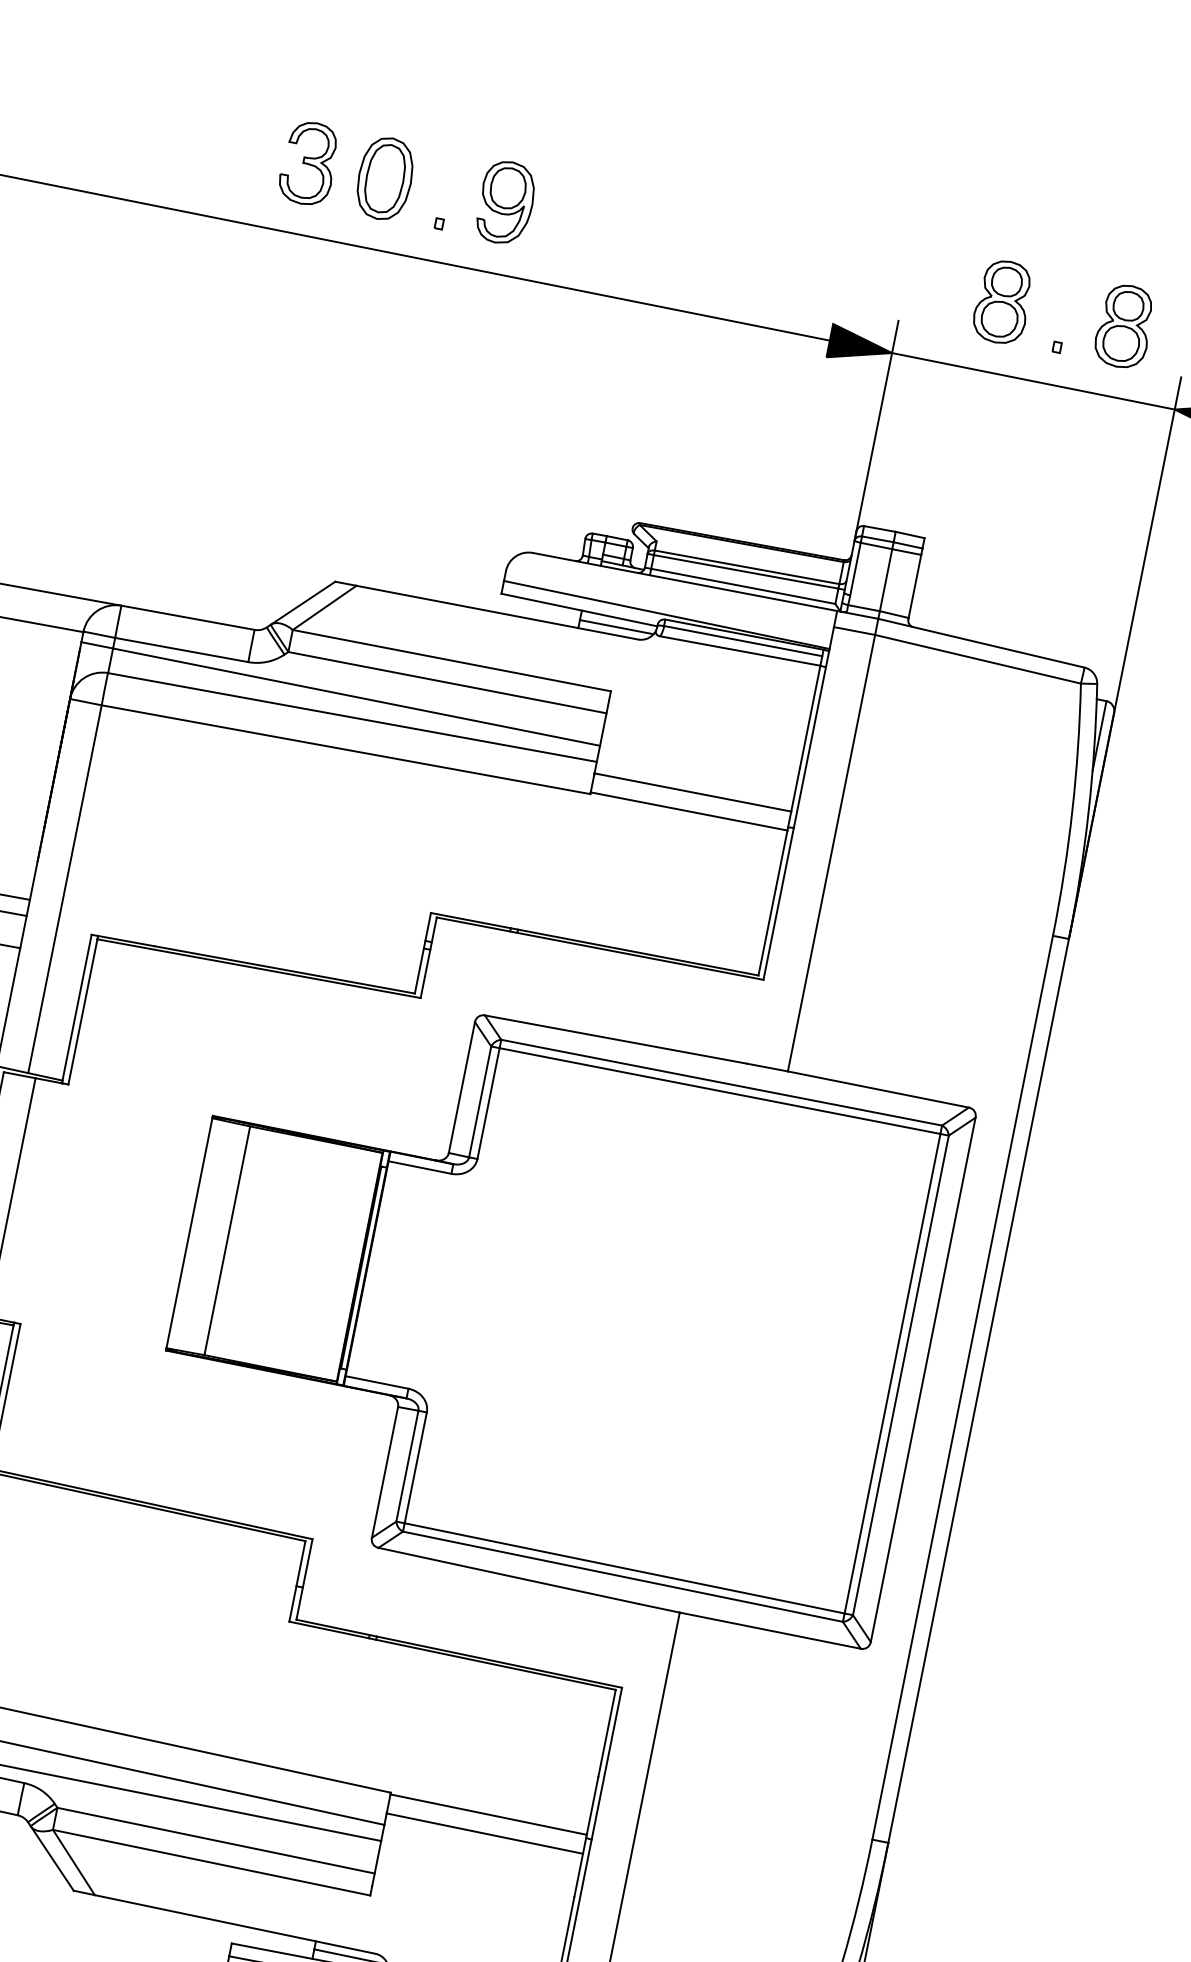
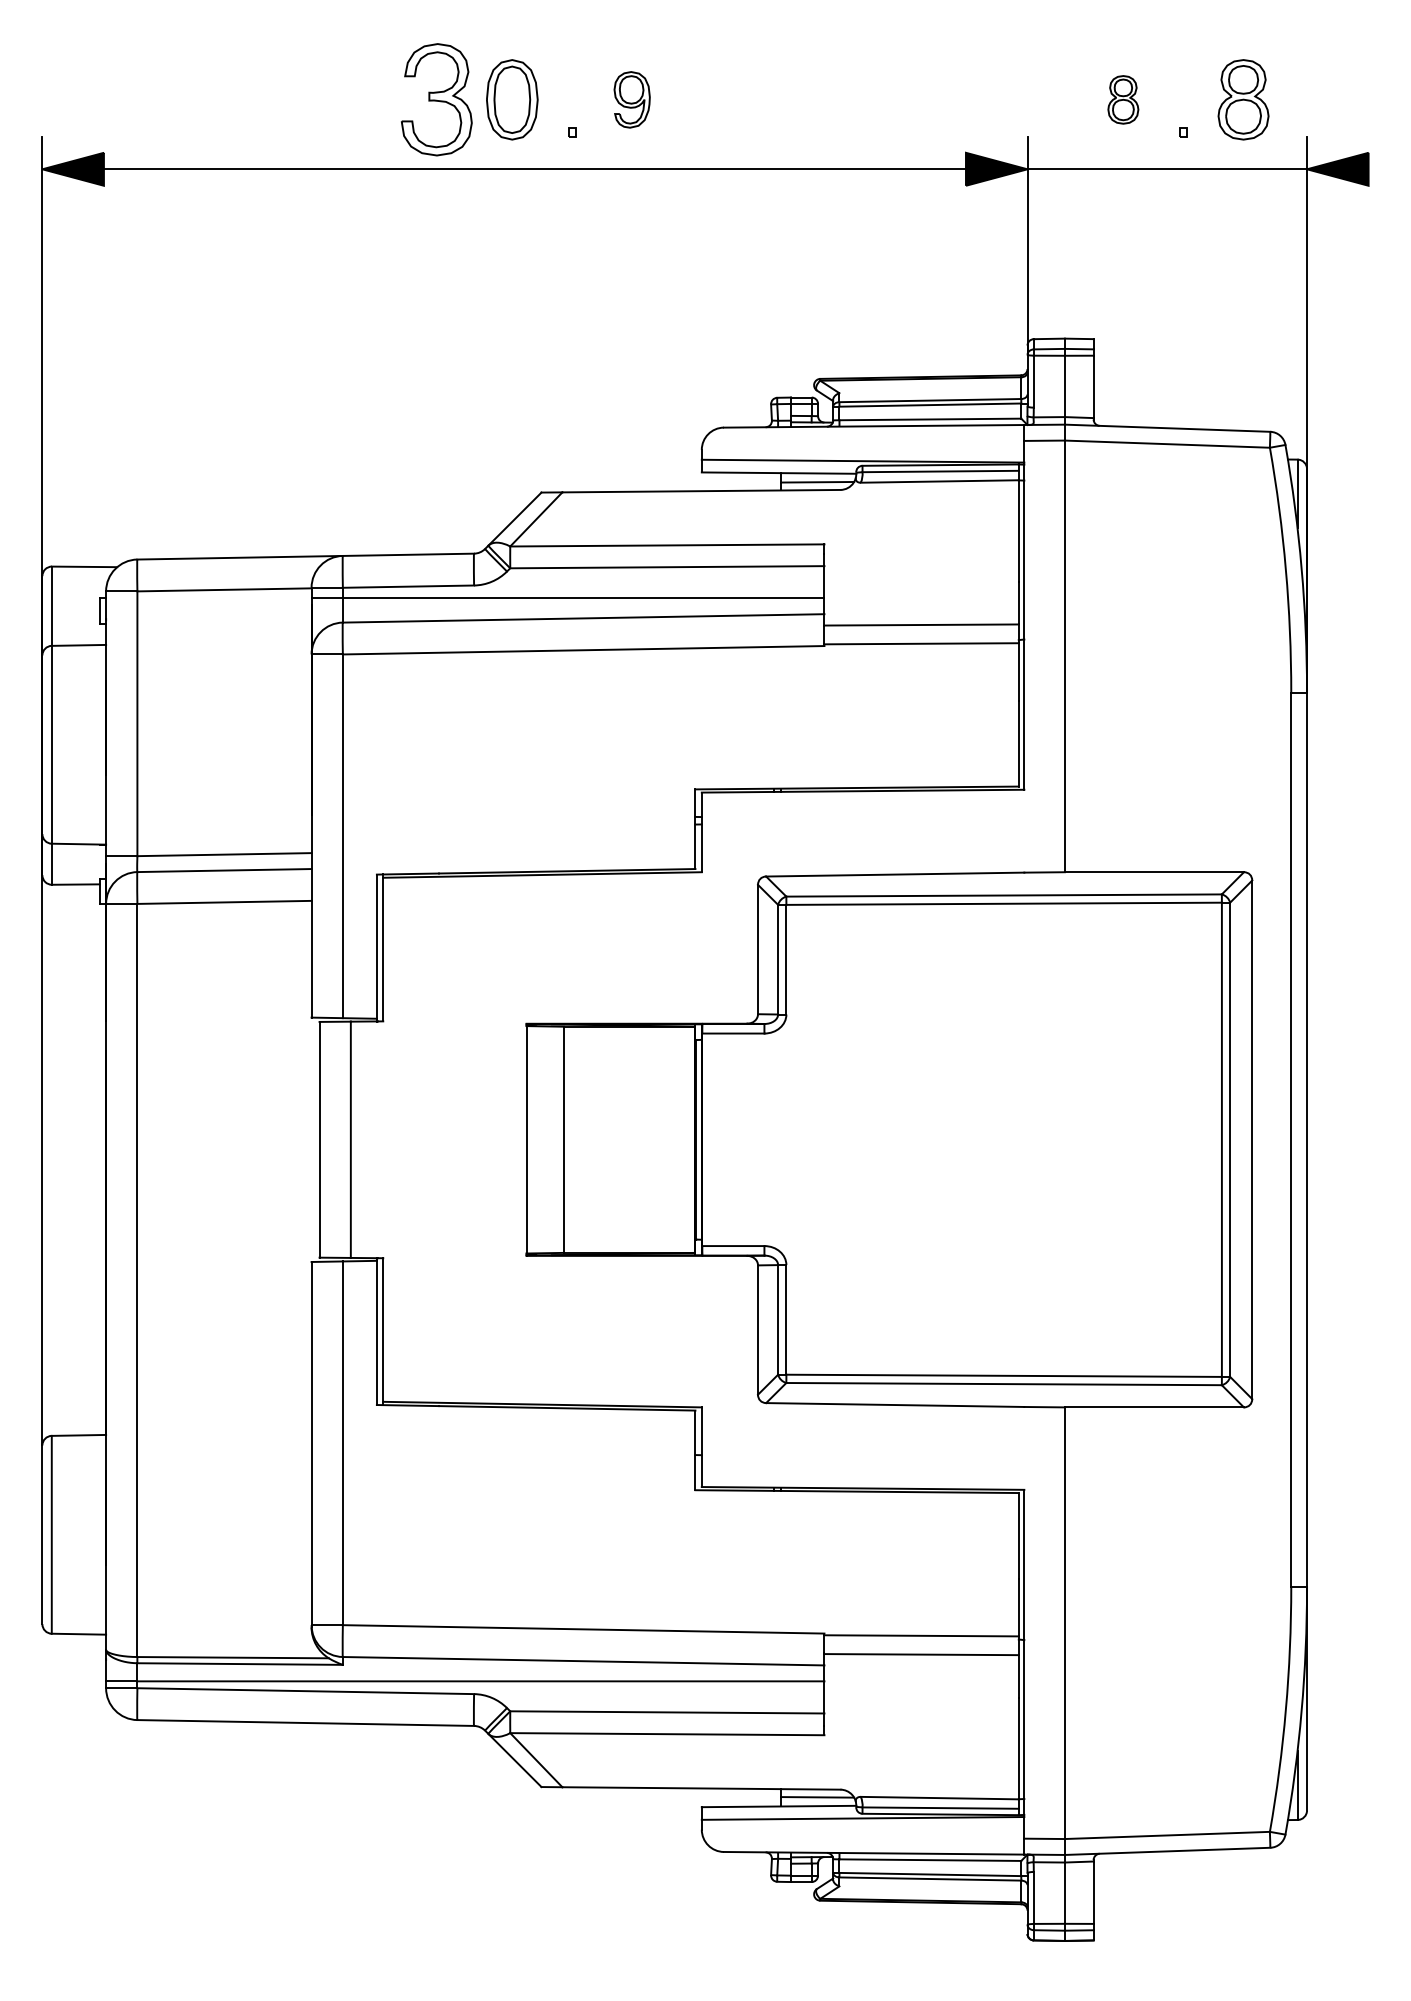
part: (308, 163) -> (436, 99), size x1.4
part: (506, 202) -> (632, 99), size x0.7
part: (1003, 301) -> (1123, 99), size x0.6

